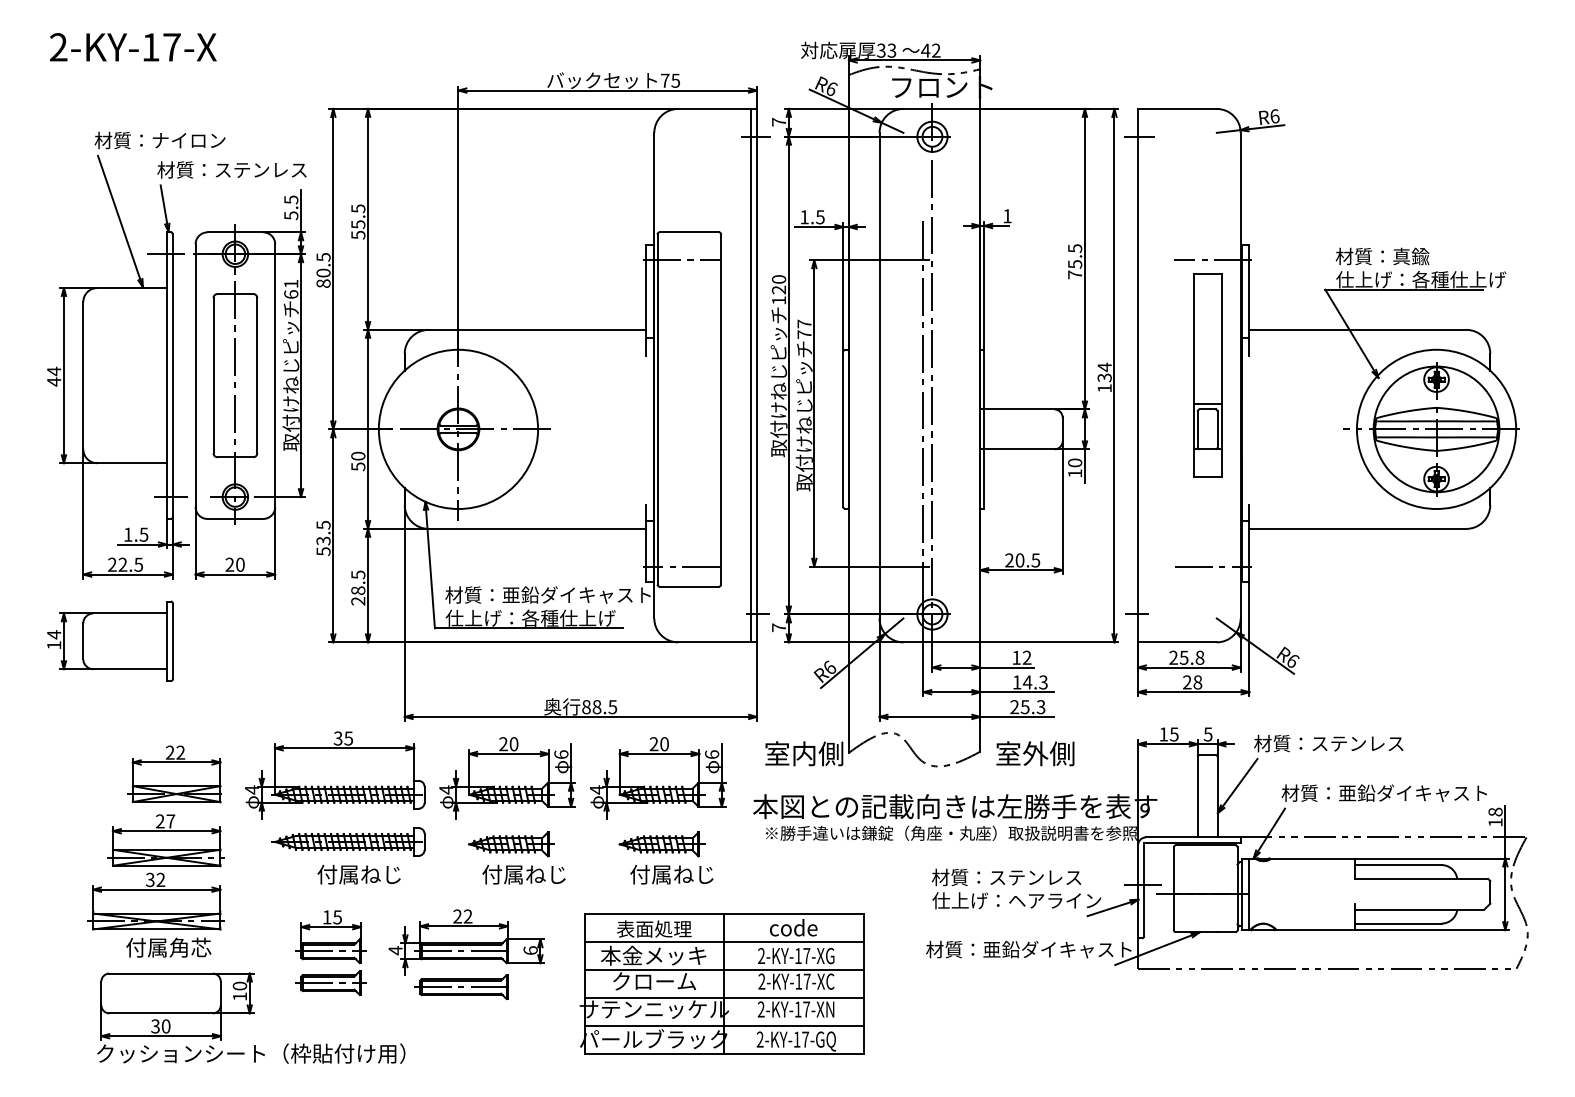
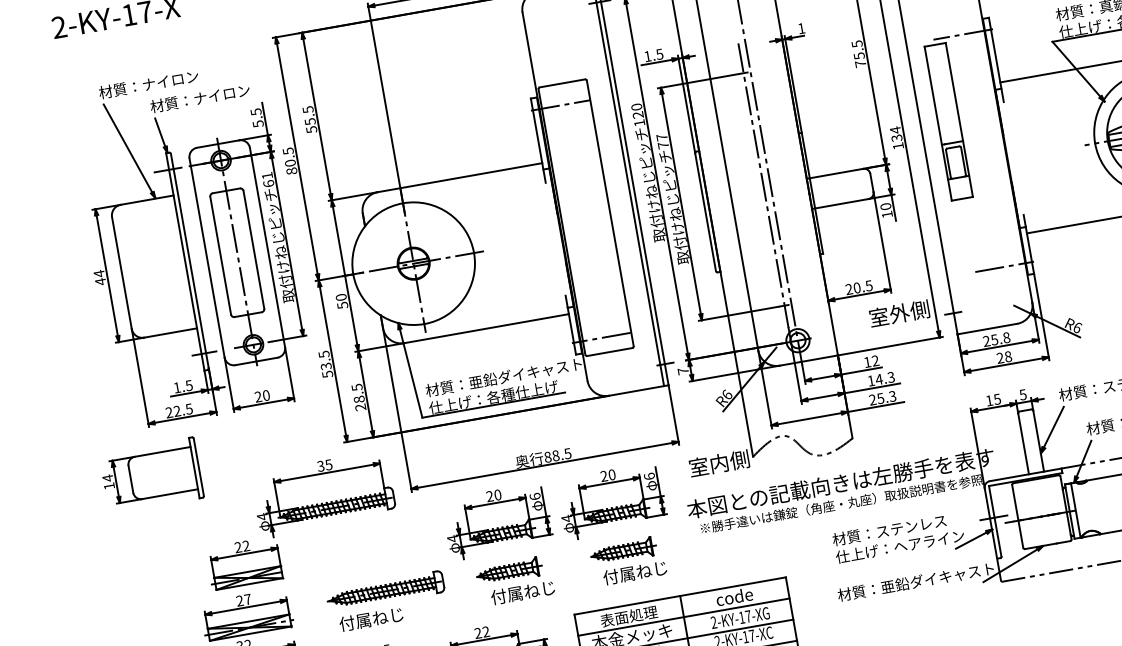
text: (260, 169) -> (228, 93), 材質：ステンレス -> 材質：ナイロン
part: (1207, 375) -> (948, 121), moved
part: (110, 640) -> (151, 475), moved
text: (1035, 753) -> (899, 313), moved
part: (335, 775) -> (323, 494), moved
text: (358, 874) -> (370, 619), moved

